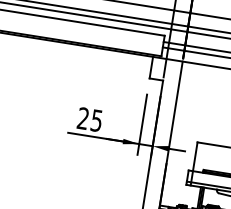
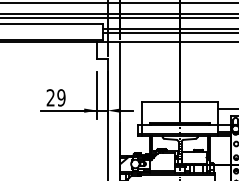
text: (96, 120) -> (61, 97), 25 -> 29

